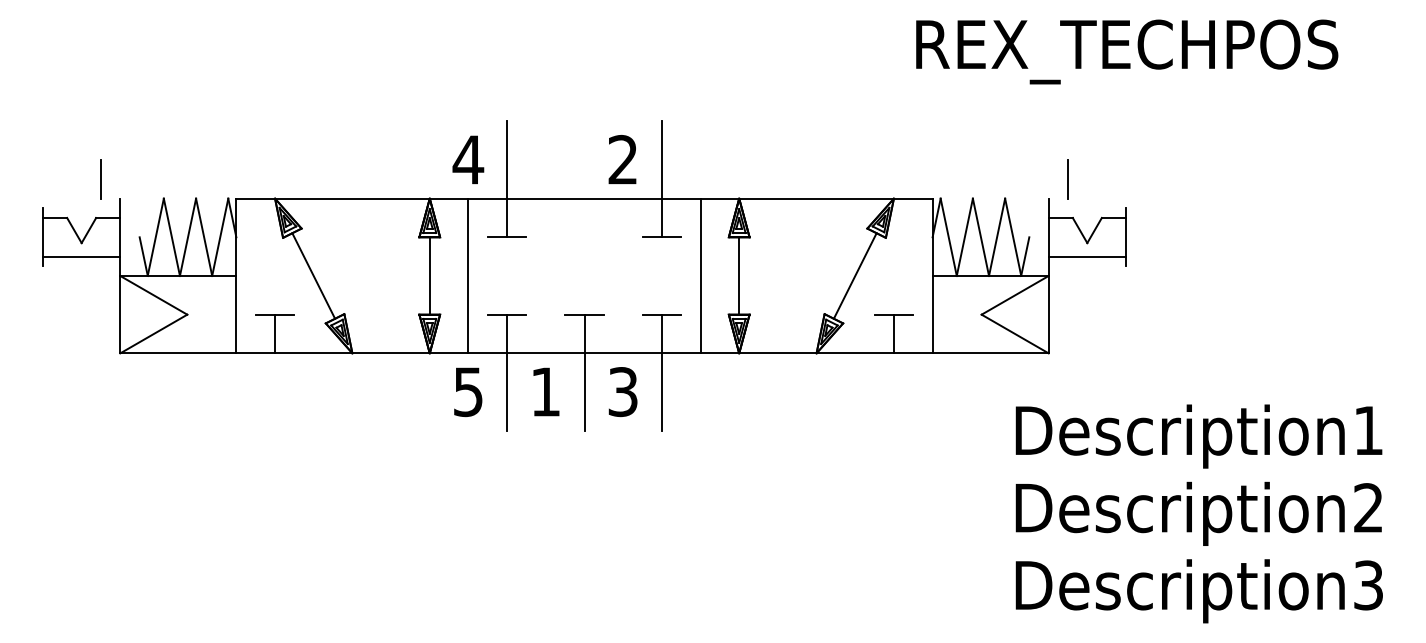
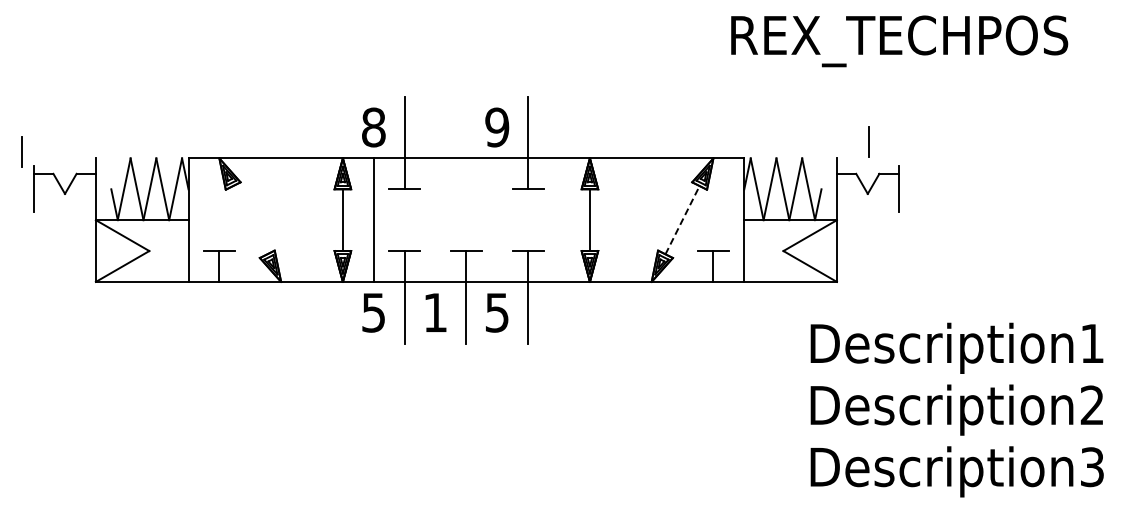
text: (468, 159) -> (373, 127), 4 -> 8
text: (623, 159) -> (497, 127), 2 -> 9
line: (99, 178) -> (21, 151), moved
line: (1066, 178) -> (868, 141), moved
line: (81, 256) -> (64, 204), removed
line: (1086, 256) -> (867, 204), removed
line: (701, 275) -> (559, 219), removed
line: (855, 275) -> (682, 219), solid -> dashed
line: (314, 276) -> (250, 220), removed
text: (623, 391) -> (497, 312), 3 -> 5

